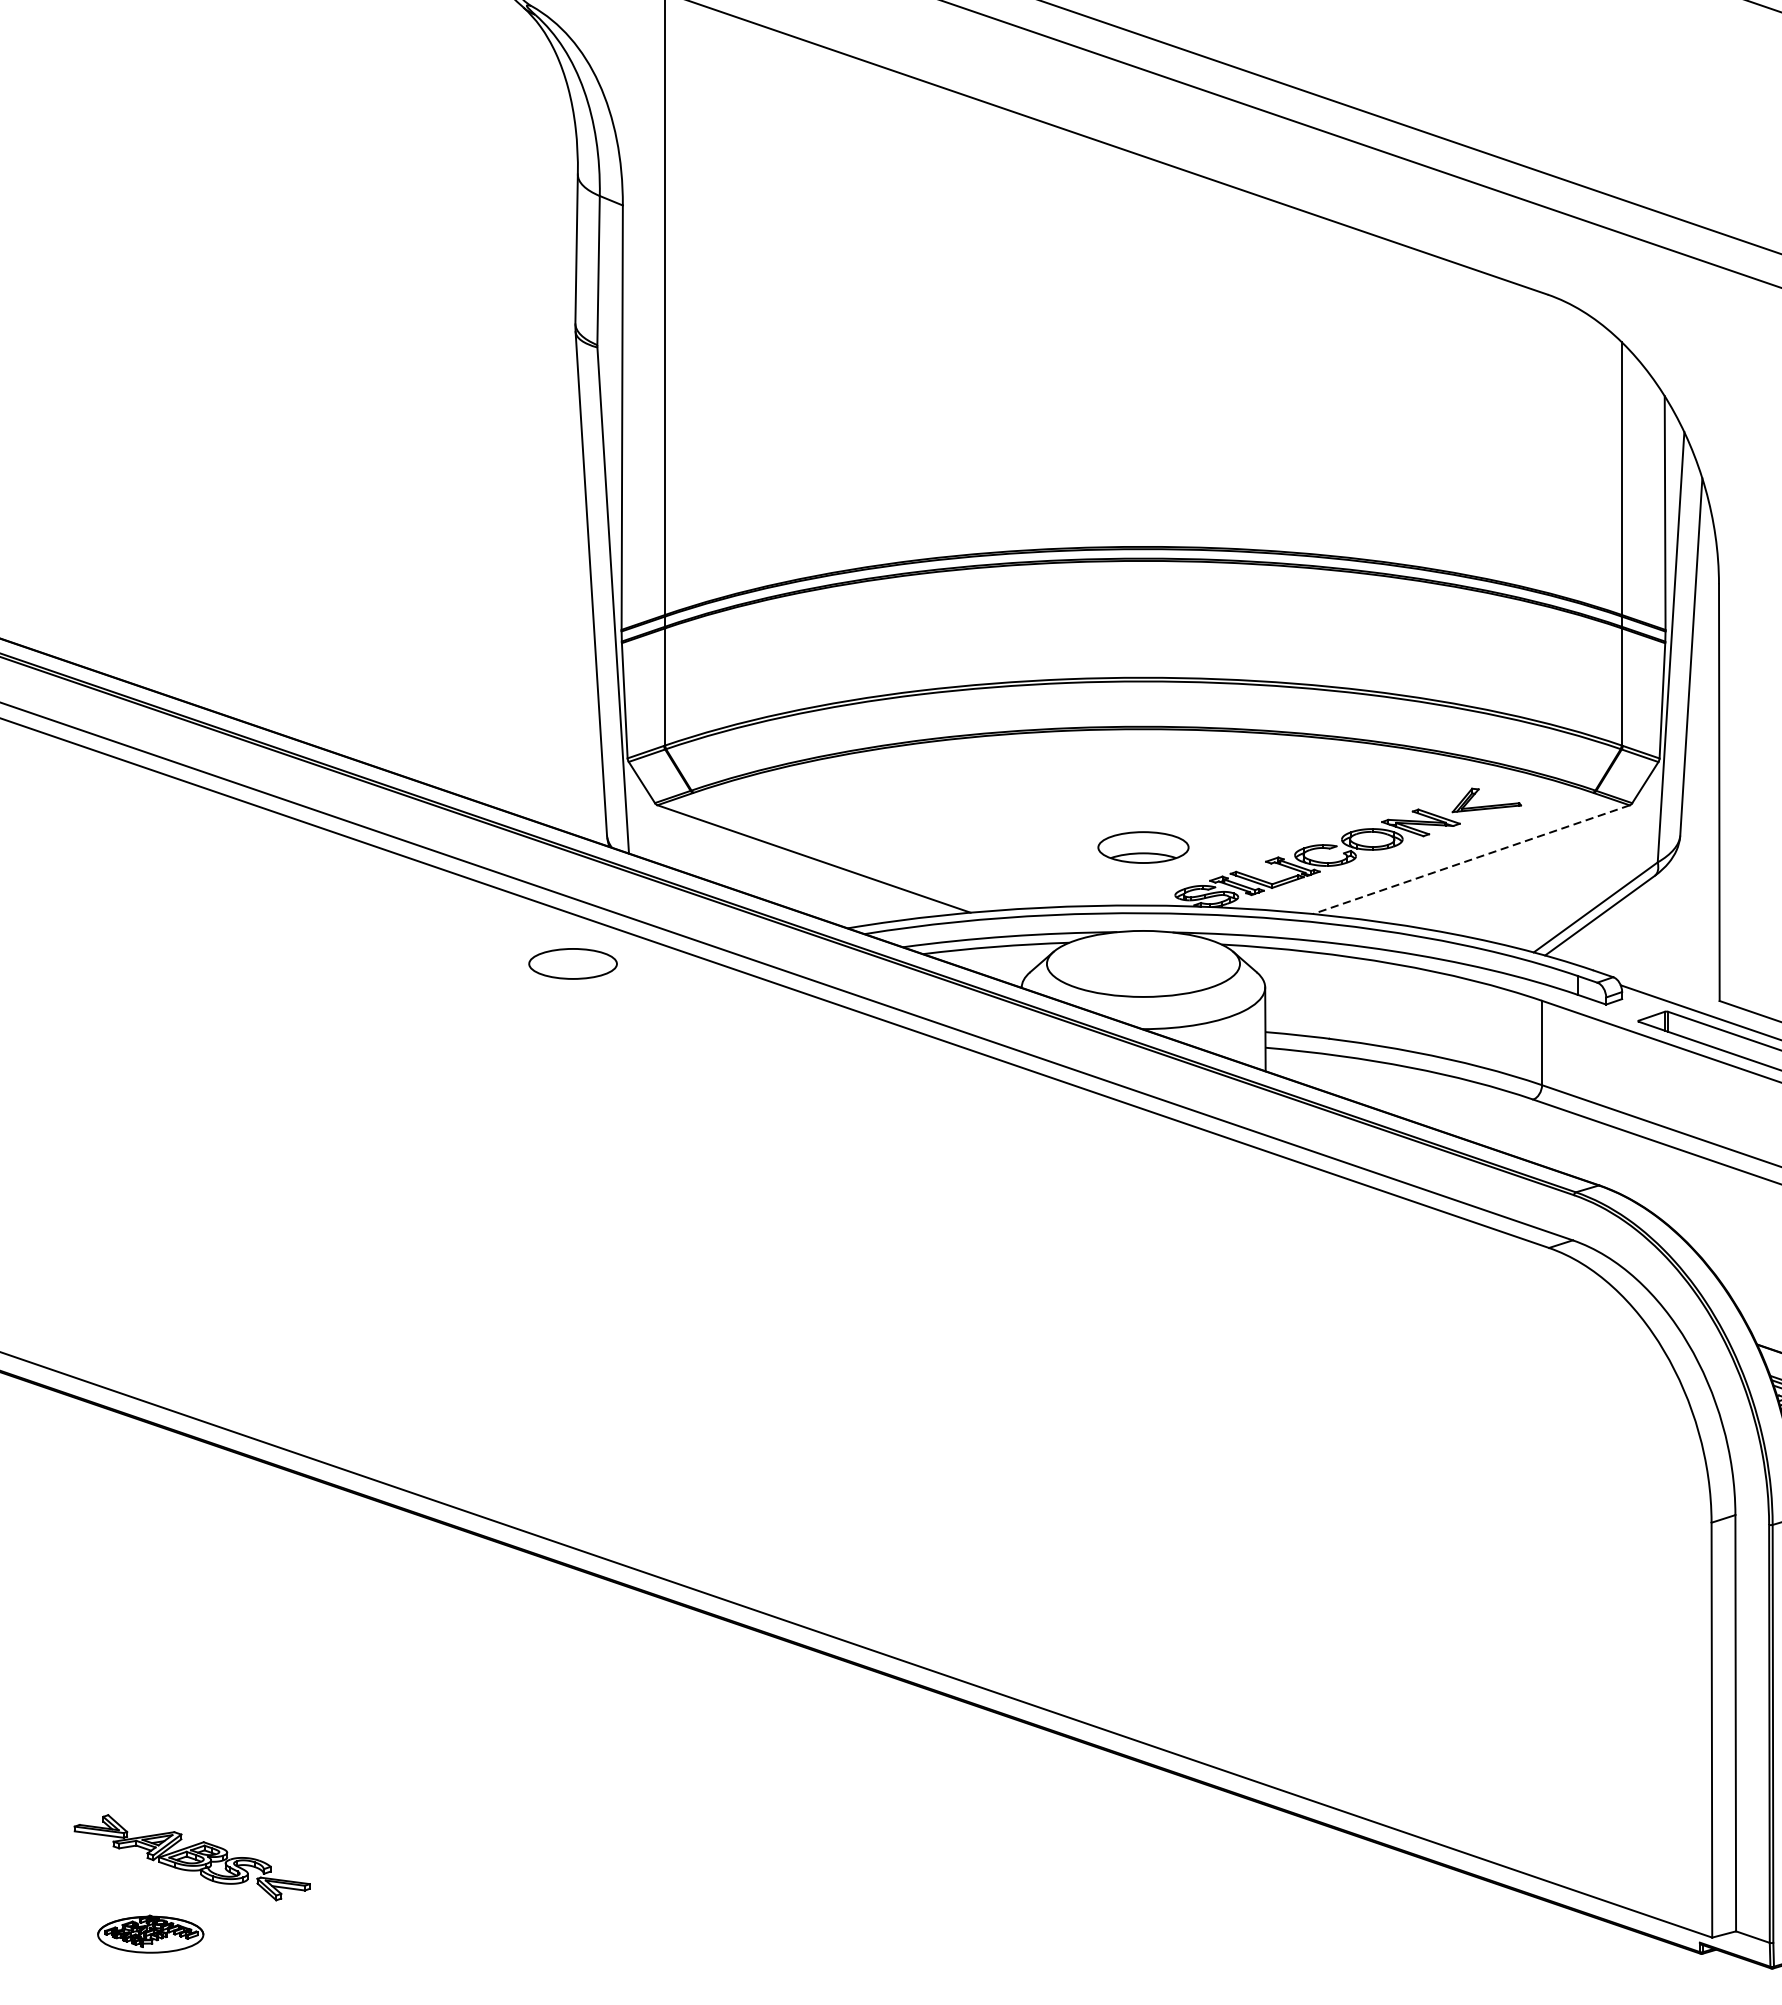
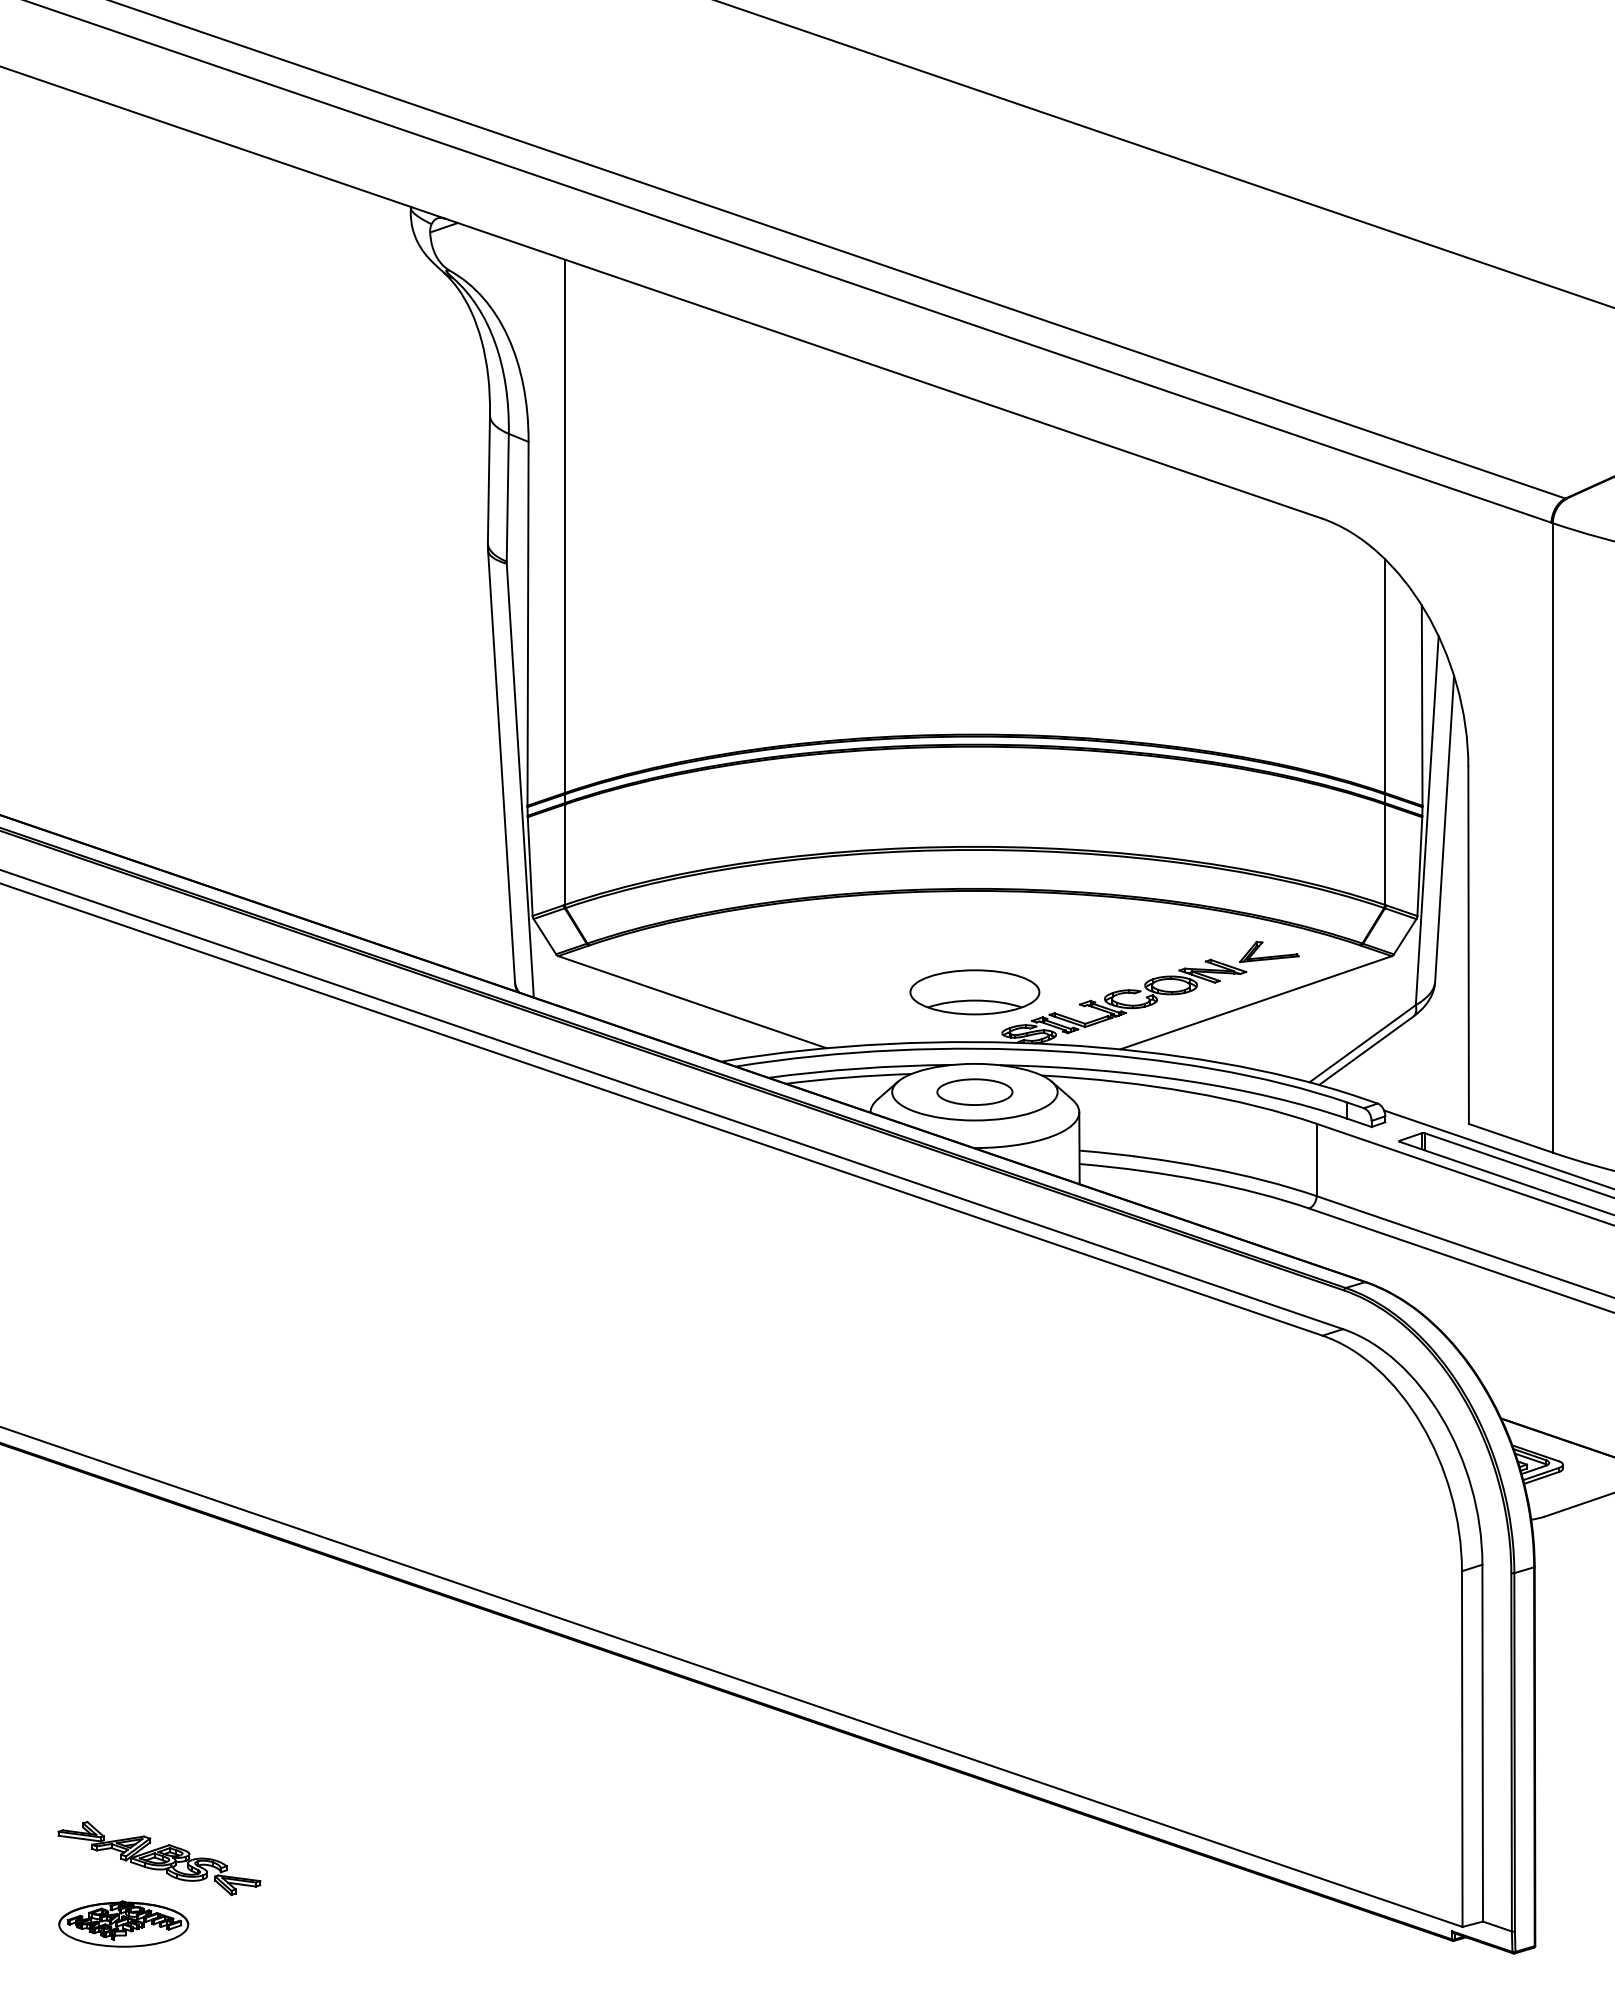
part: (1142, 847) -> (974, 992), size x1.67
line: (1471, 859) -> (1256, 1002), dashed -> solid
part: (572, 963) -> (974, 1091), moved
part: (150, 1933) -> (123, 1923), size x1.43

